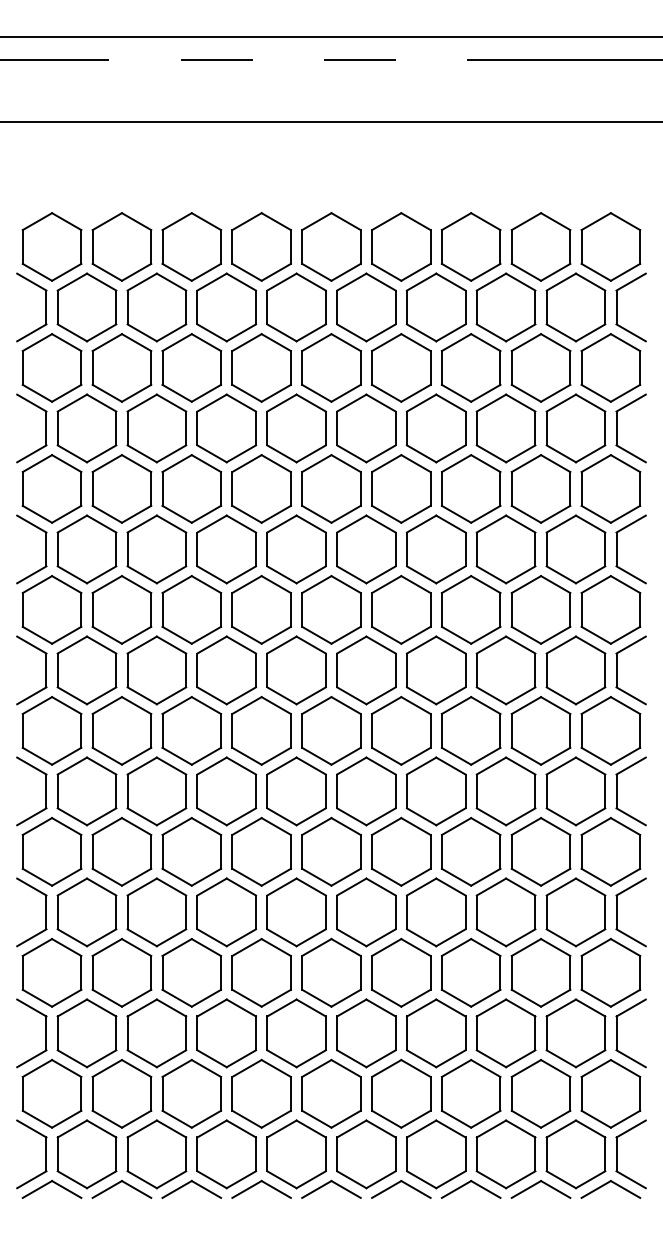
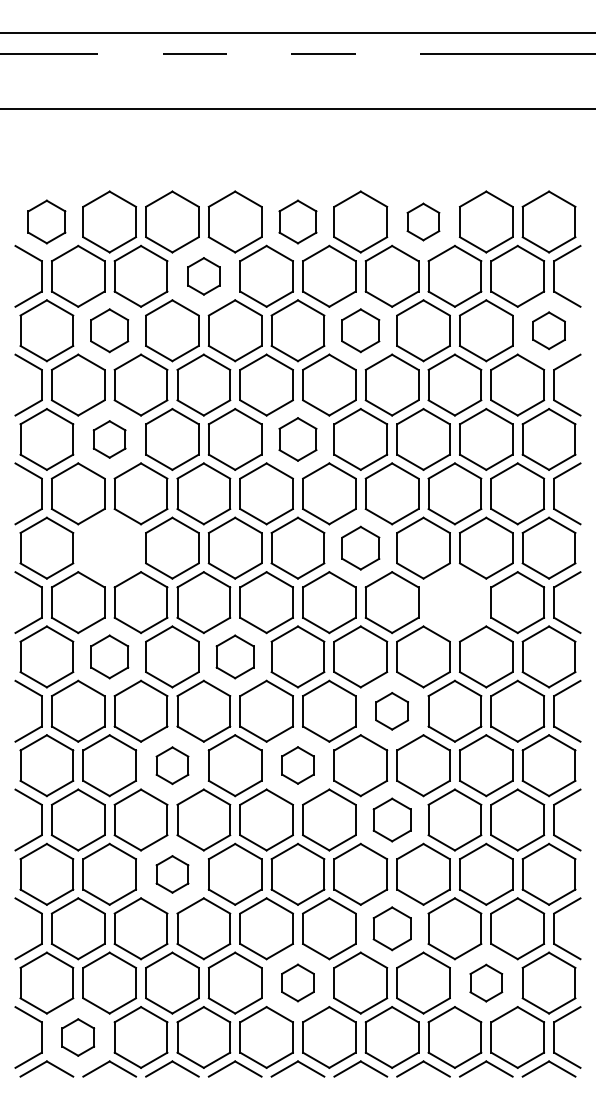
part: (51, 246) -> (46, 221), size x0.7
part: (331, 246) -> (298, 221), size x0.7
part: (470, 246) -> (422, 221), size x0.6
part: (226, 307) -> (203, 276), size x0.6
part: (121, 367) -> (109, 330), size x0.7
part: (401, 367) -> (360, 330), size x0.7
part: (610, 367) -> (548, 330), size x0.6
part: (121, 488) -> (109, 439), size x0.6
part: (331, 488) -> (298, 439), size x0.7
part: (121, 609) -> (109, 547), removed
part: (401, 609) -> (360, 547), size x0.7
part: (505, 670) -> (454, 602), removed
part: (121, 730) -> (109, 656), size x0.7
part: (261, 730) -> (235, 656), size x0.7
part: (436, 791) -> (392, 711), size x0.6
part: (191, 851) -> (172, 765), size x0.6
part: (331, 851) -> (298, 765), size x0.6
part: (436, 912) -> (392, 820), size x0.7
part: (191, 972) -> (172, 874), size x0.6
part: (436, 1033) -> (392, 928), size x0.7
part: (331, 1093) -> (298, 982), size x0.6
part: (540, 1093) -> (485, 982), size x0.6
part: (86, 1154) -> (77, 1037), size x0.6

